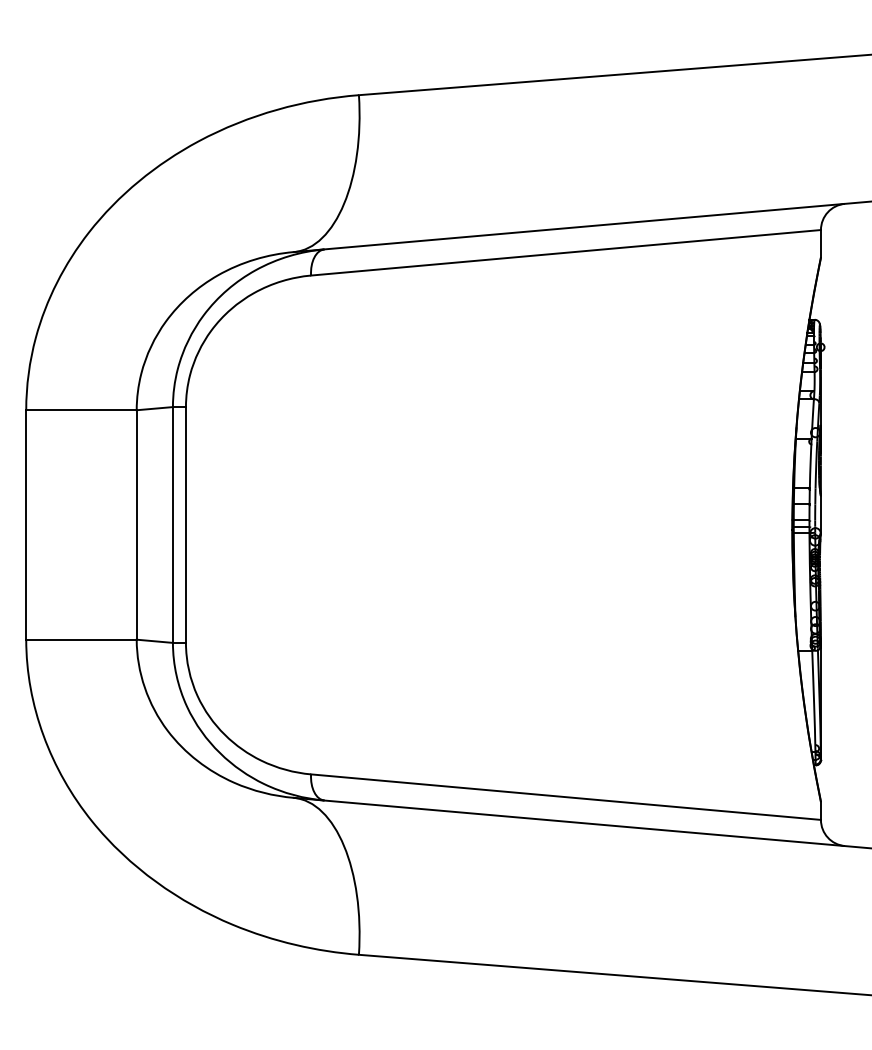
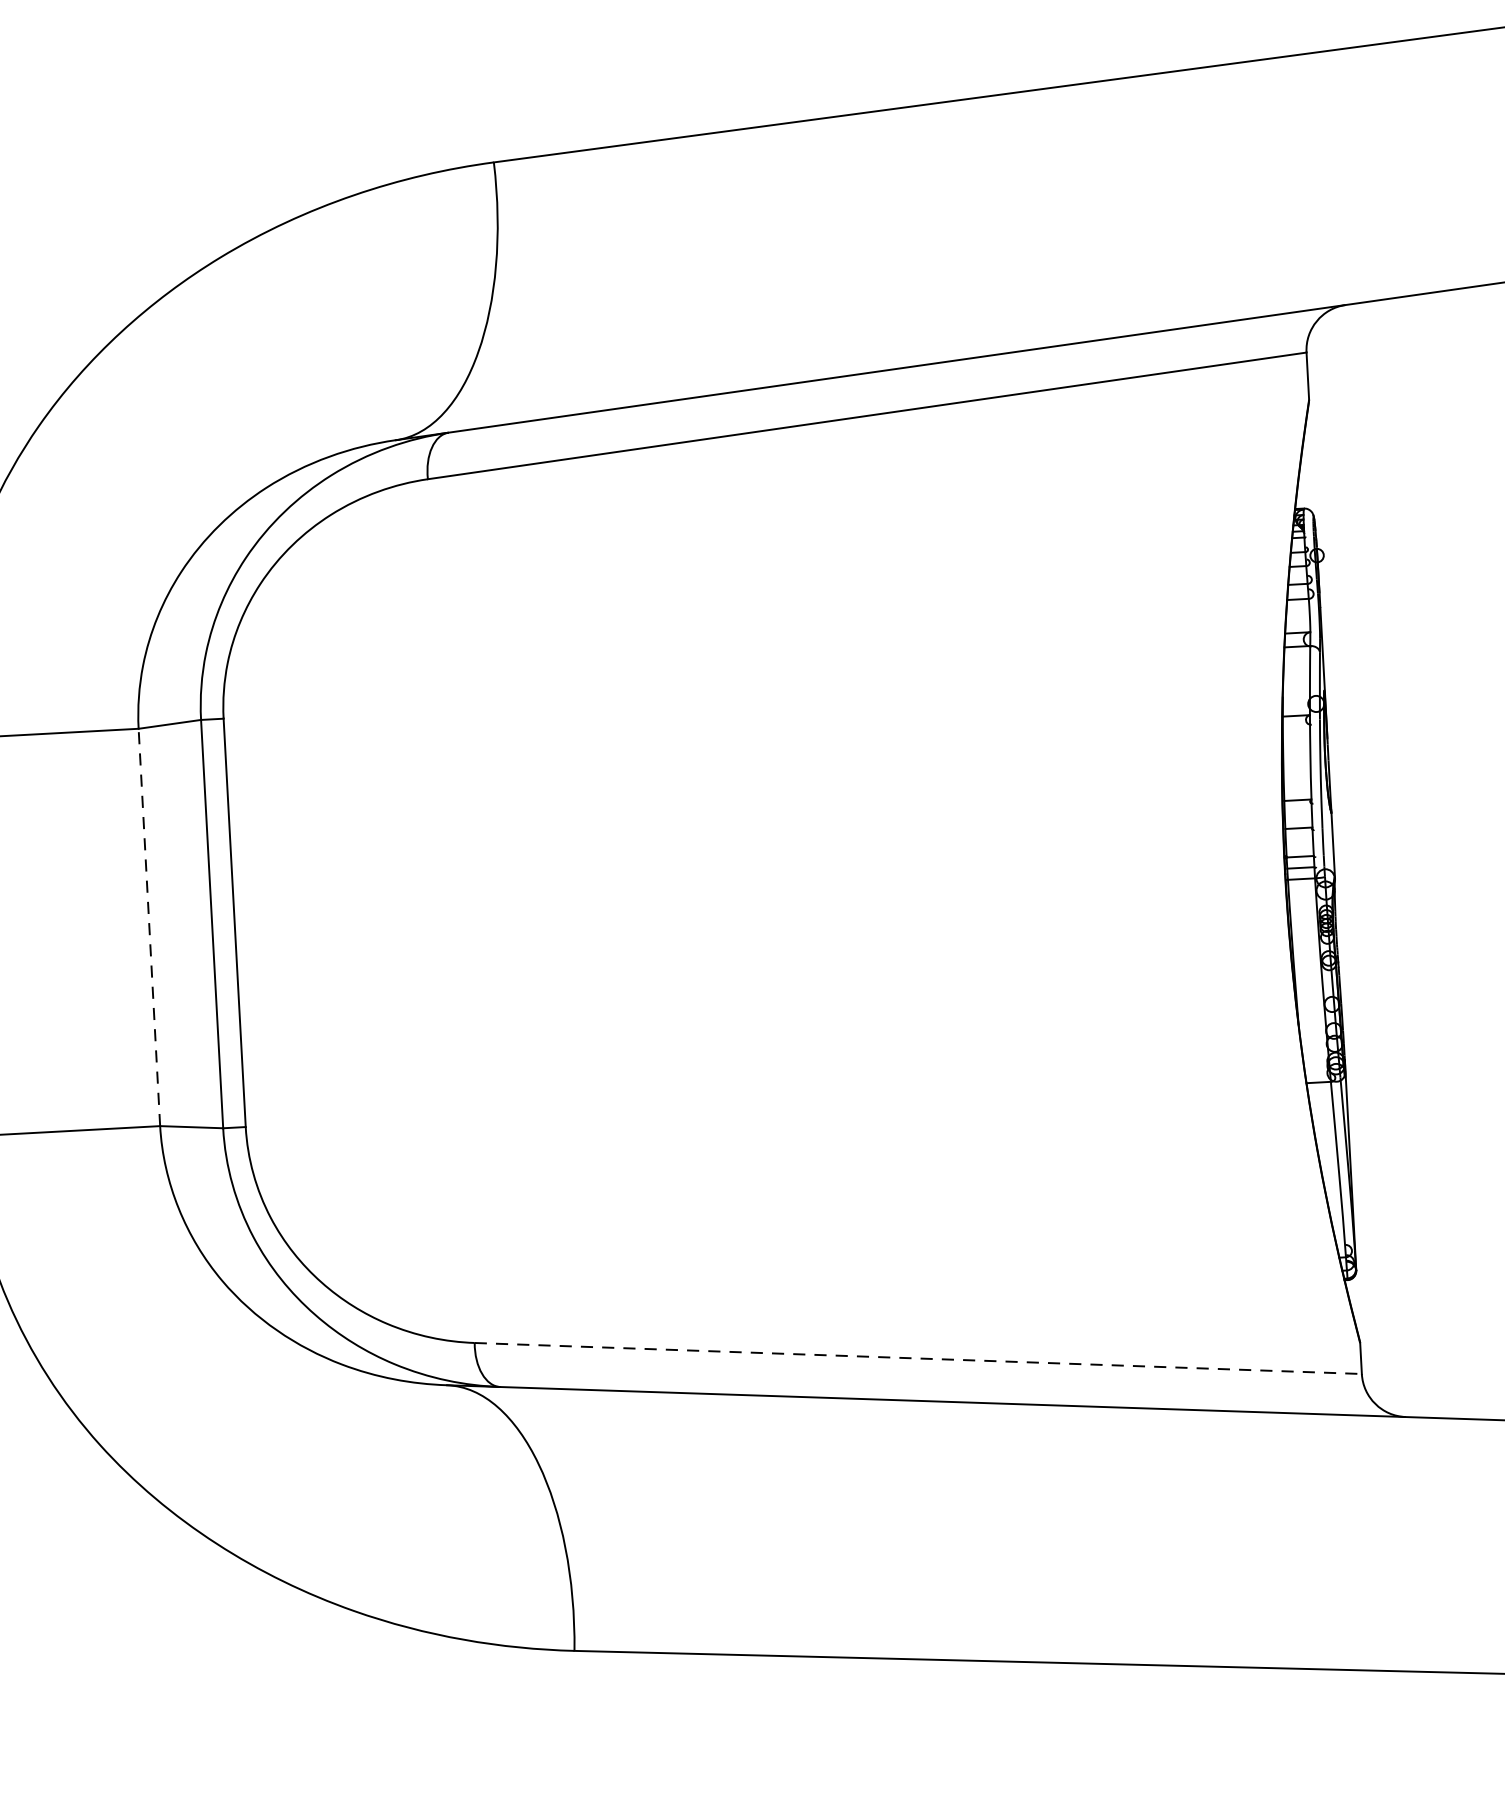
line: (136, 524) -> (148, 926), solid -> dashed
line: (566, 797) -> (919, 1359), solid -> dashed

